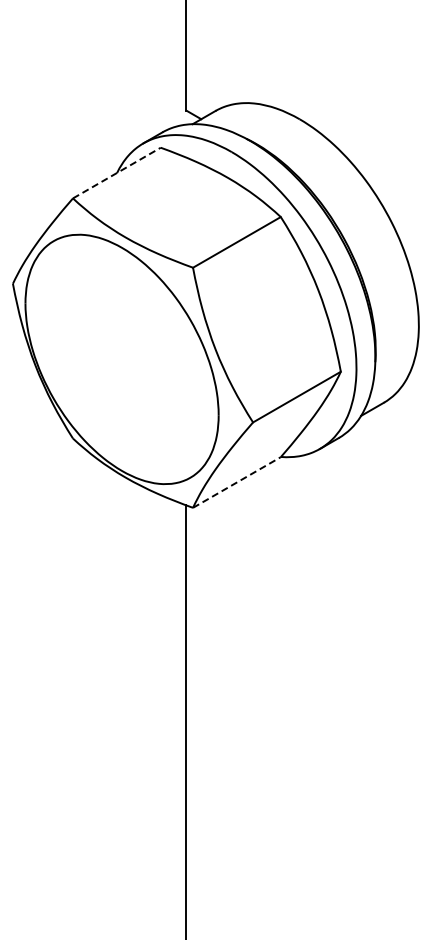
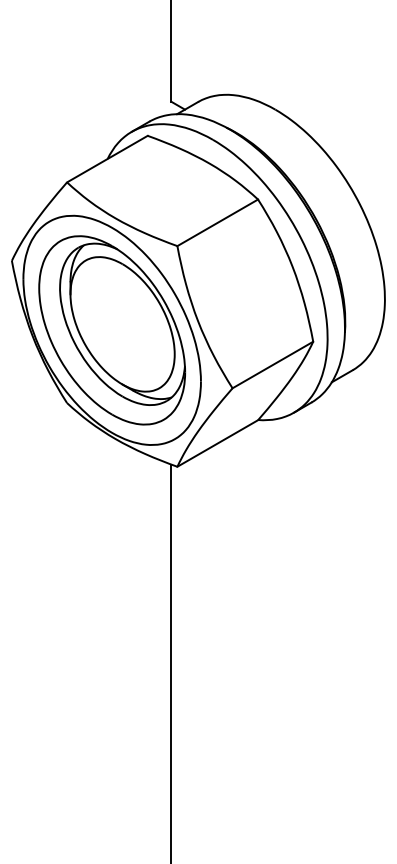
line: (116, 173) -> (107, 159), dashed -> solid
part: (121, 359) -> (111, 330), added
line: (236, 482) -> (217, 443), dashed -> solid

